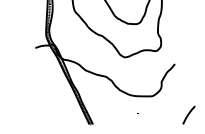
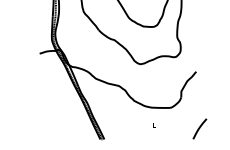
line: (188, 114) -> (199, 128), moved

